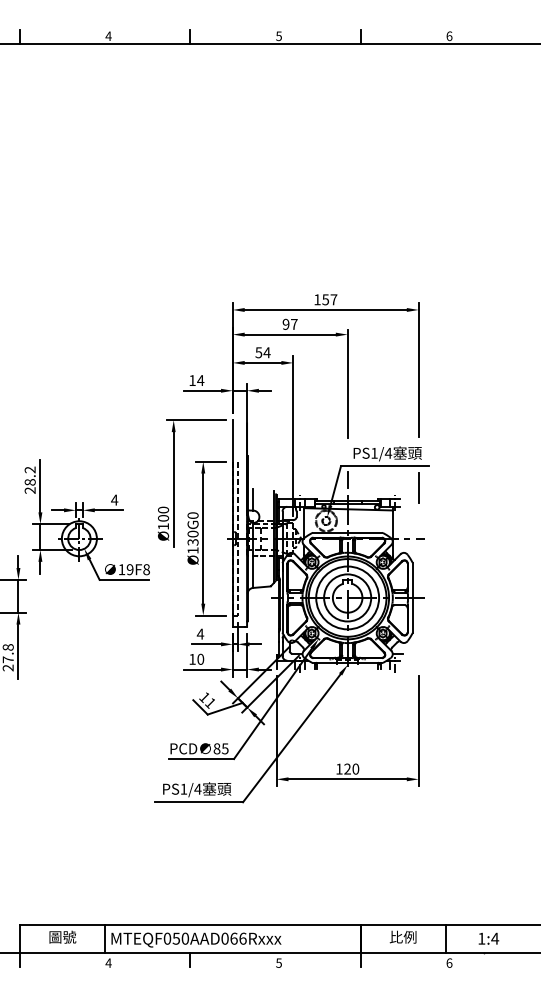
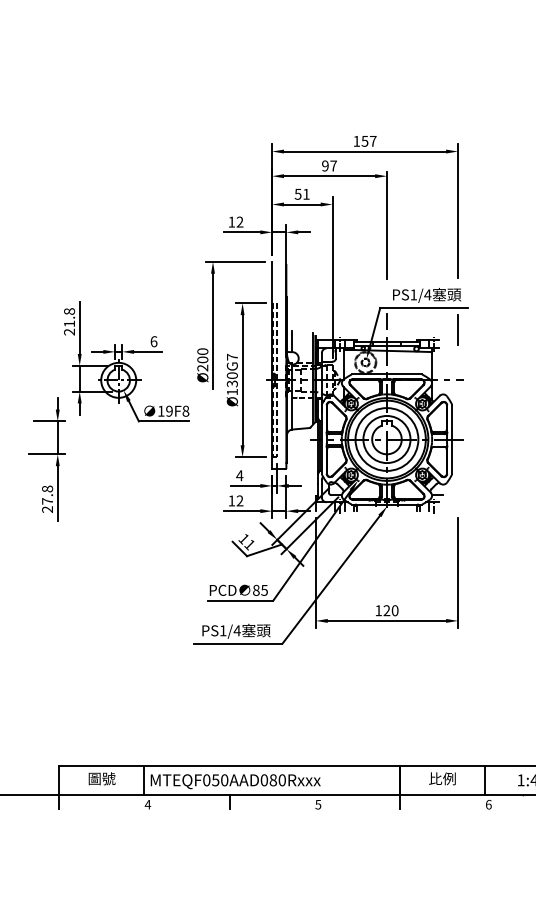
text: (266, 352) -> (305, 194), 54 -> 51
text: (200, 380) -> (239, 222), 14 -> 12
text: (29, 475) -> (68, 317), 28.2 -> 21.8
text: (114, 499) -> (153, 341), 4 -> 6
text: (192, 515) -> (231, 357), Ø130G0 -> Ø130G7
text: (163, 526) -> (202, 368), Ø100 -> Ø200
text: (200, 659) -> (239, 501), 10 -> 12
text: (238, 938) -> (277, 780), MTEQF050AAD066Rxxx -> MTEQF050AAD080Rxxx

